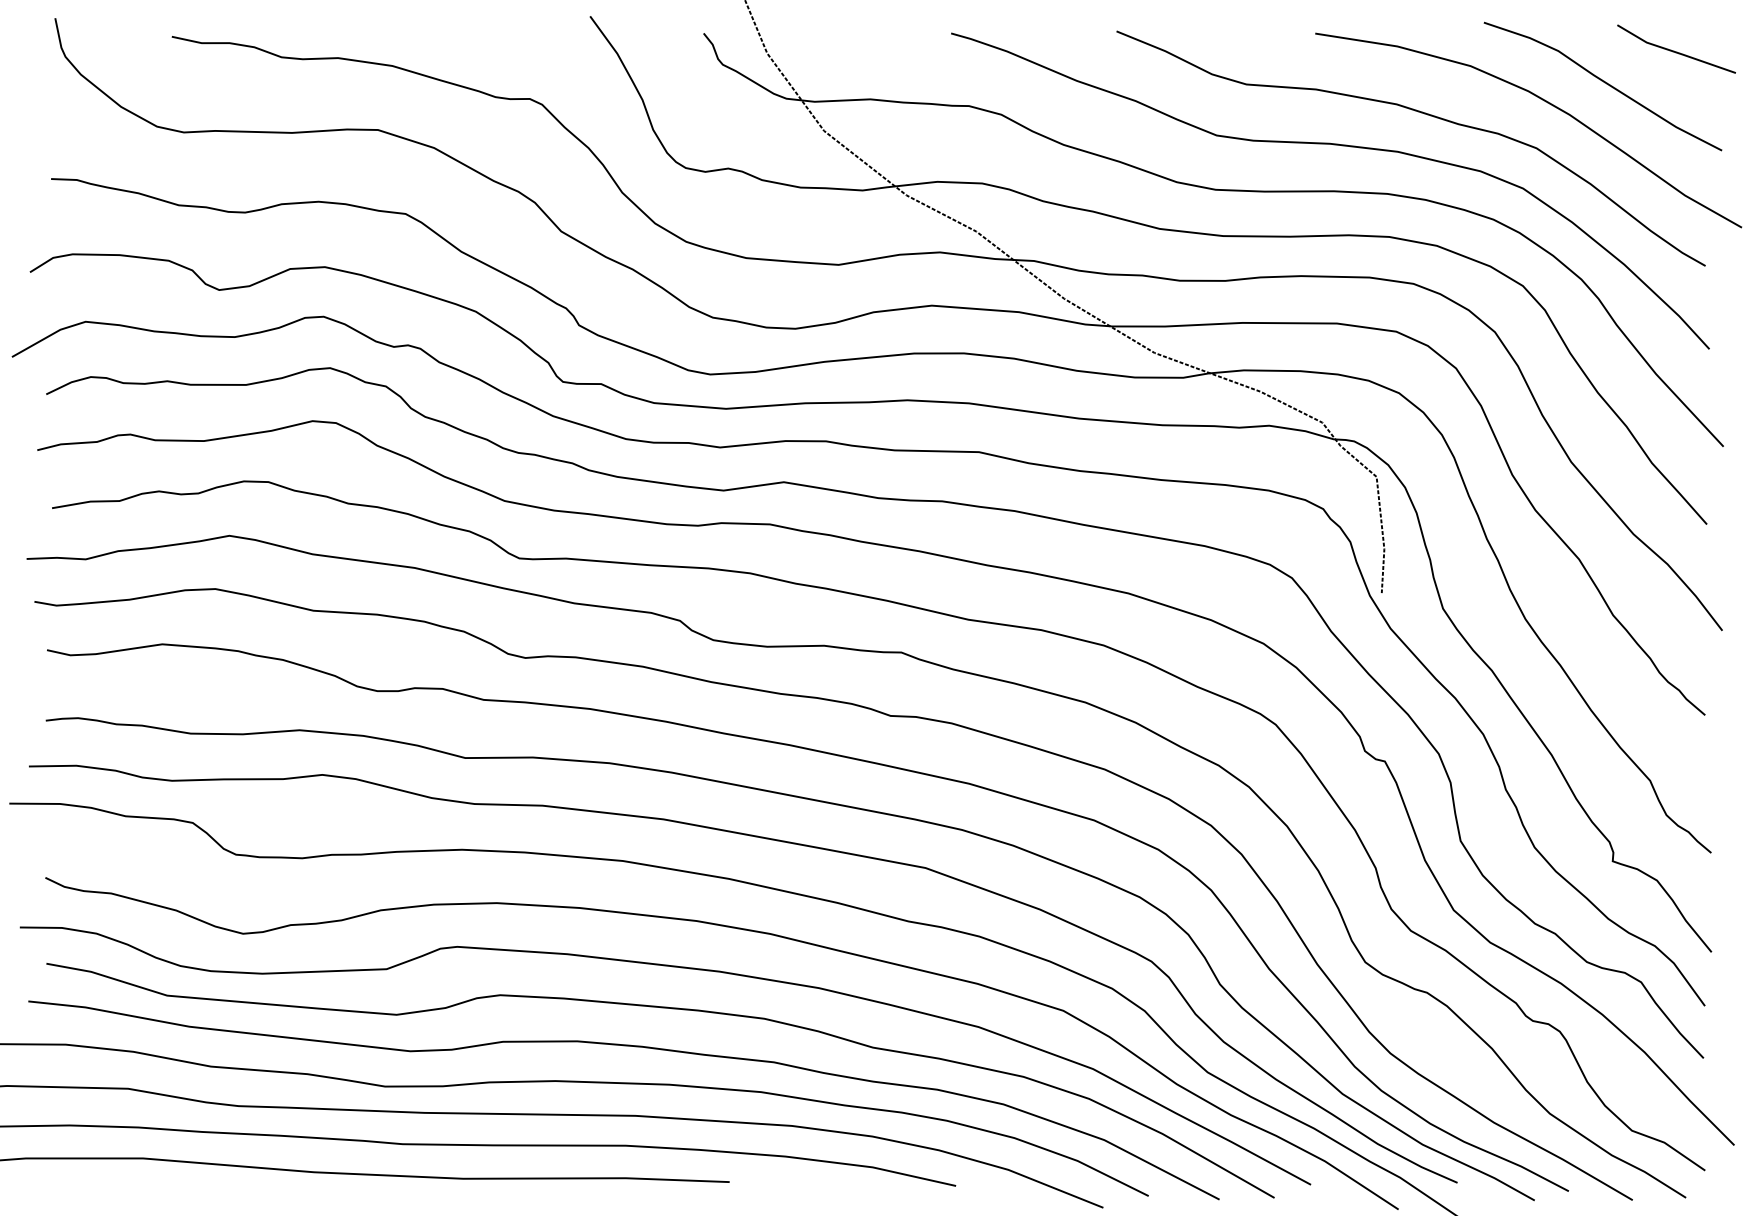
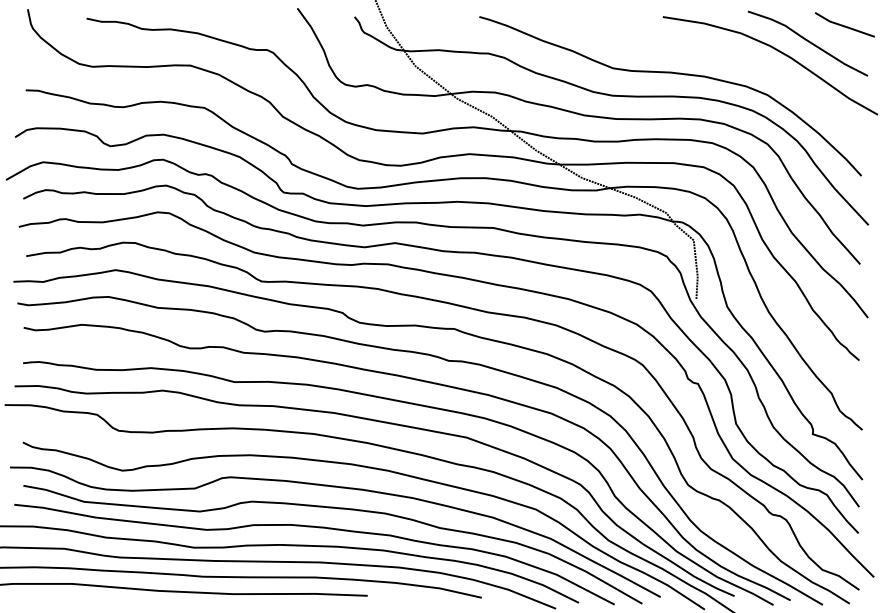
part: (1419, 113) -> (715, 57), removed

